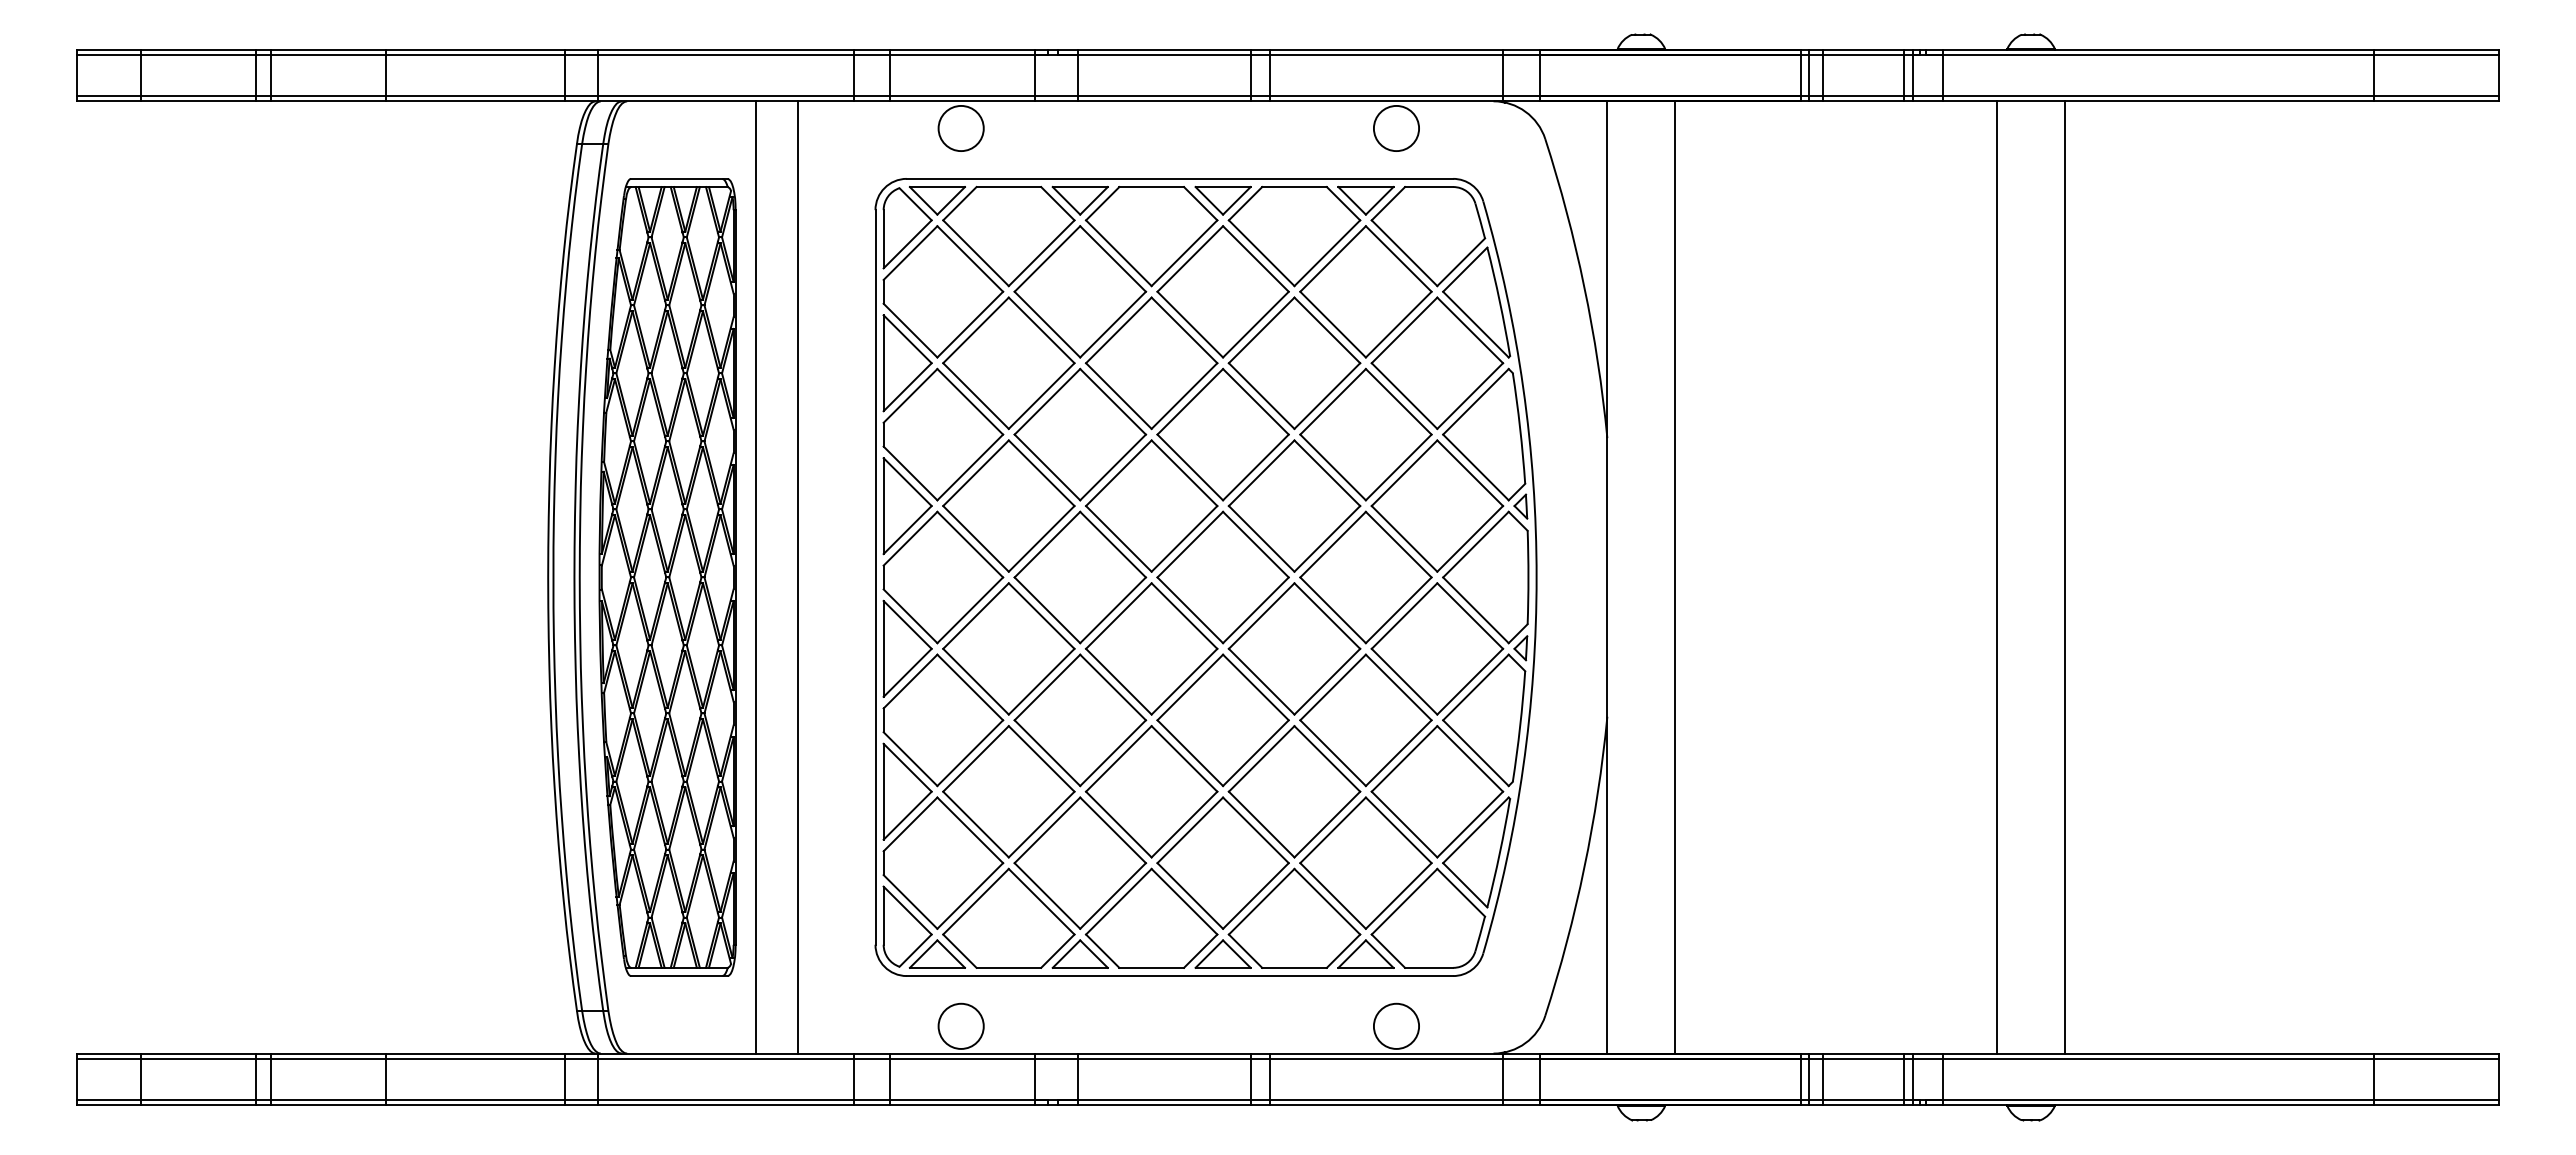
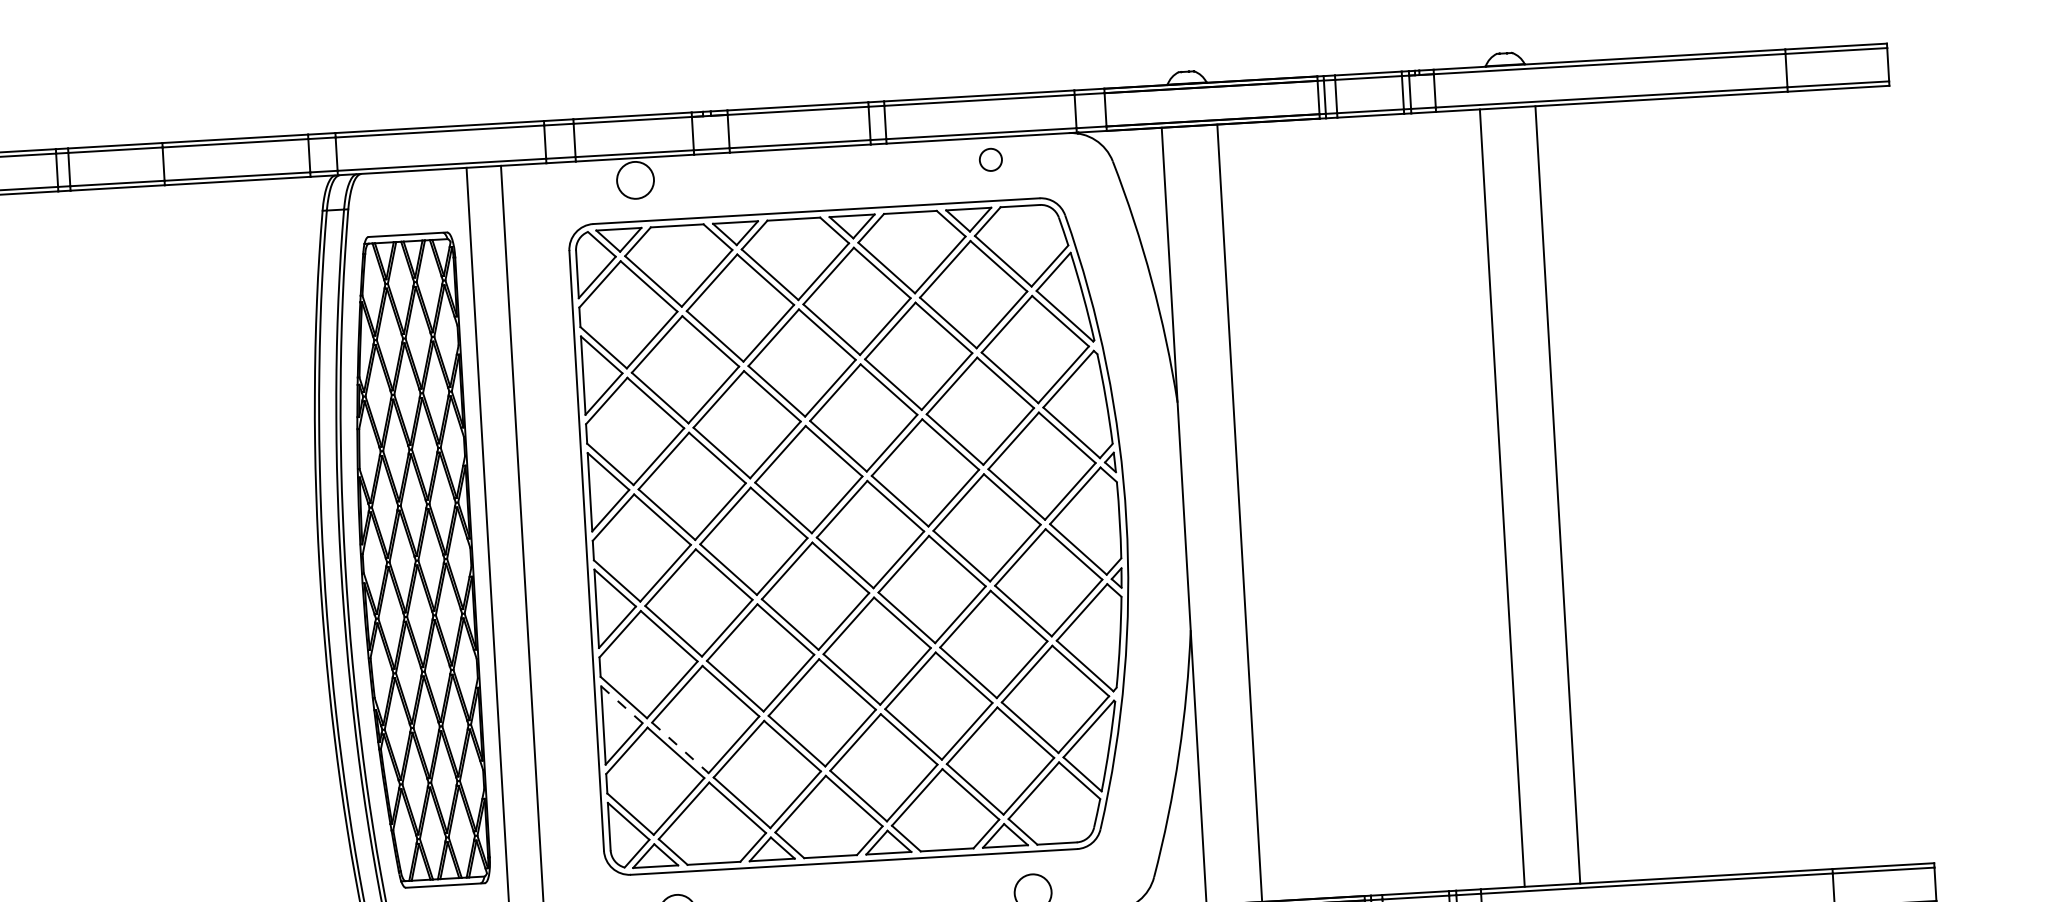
circle: (1396, 128) -> (990, 159), size x0.6
line: (907, 767) -> (621, 704), solid -> dashed
line: (976, 824) -> (680, 747), solid -> dashed

